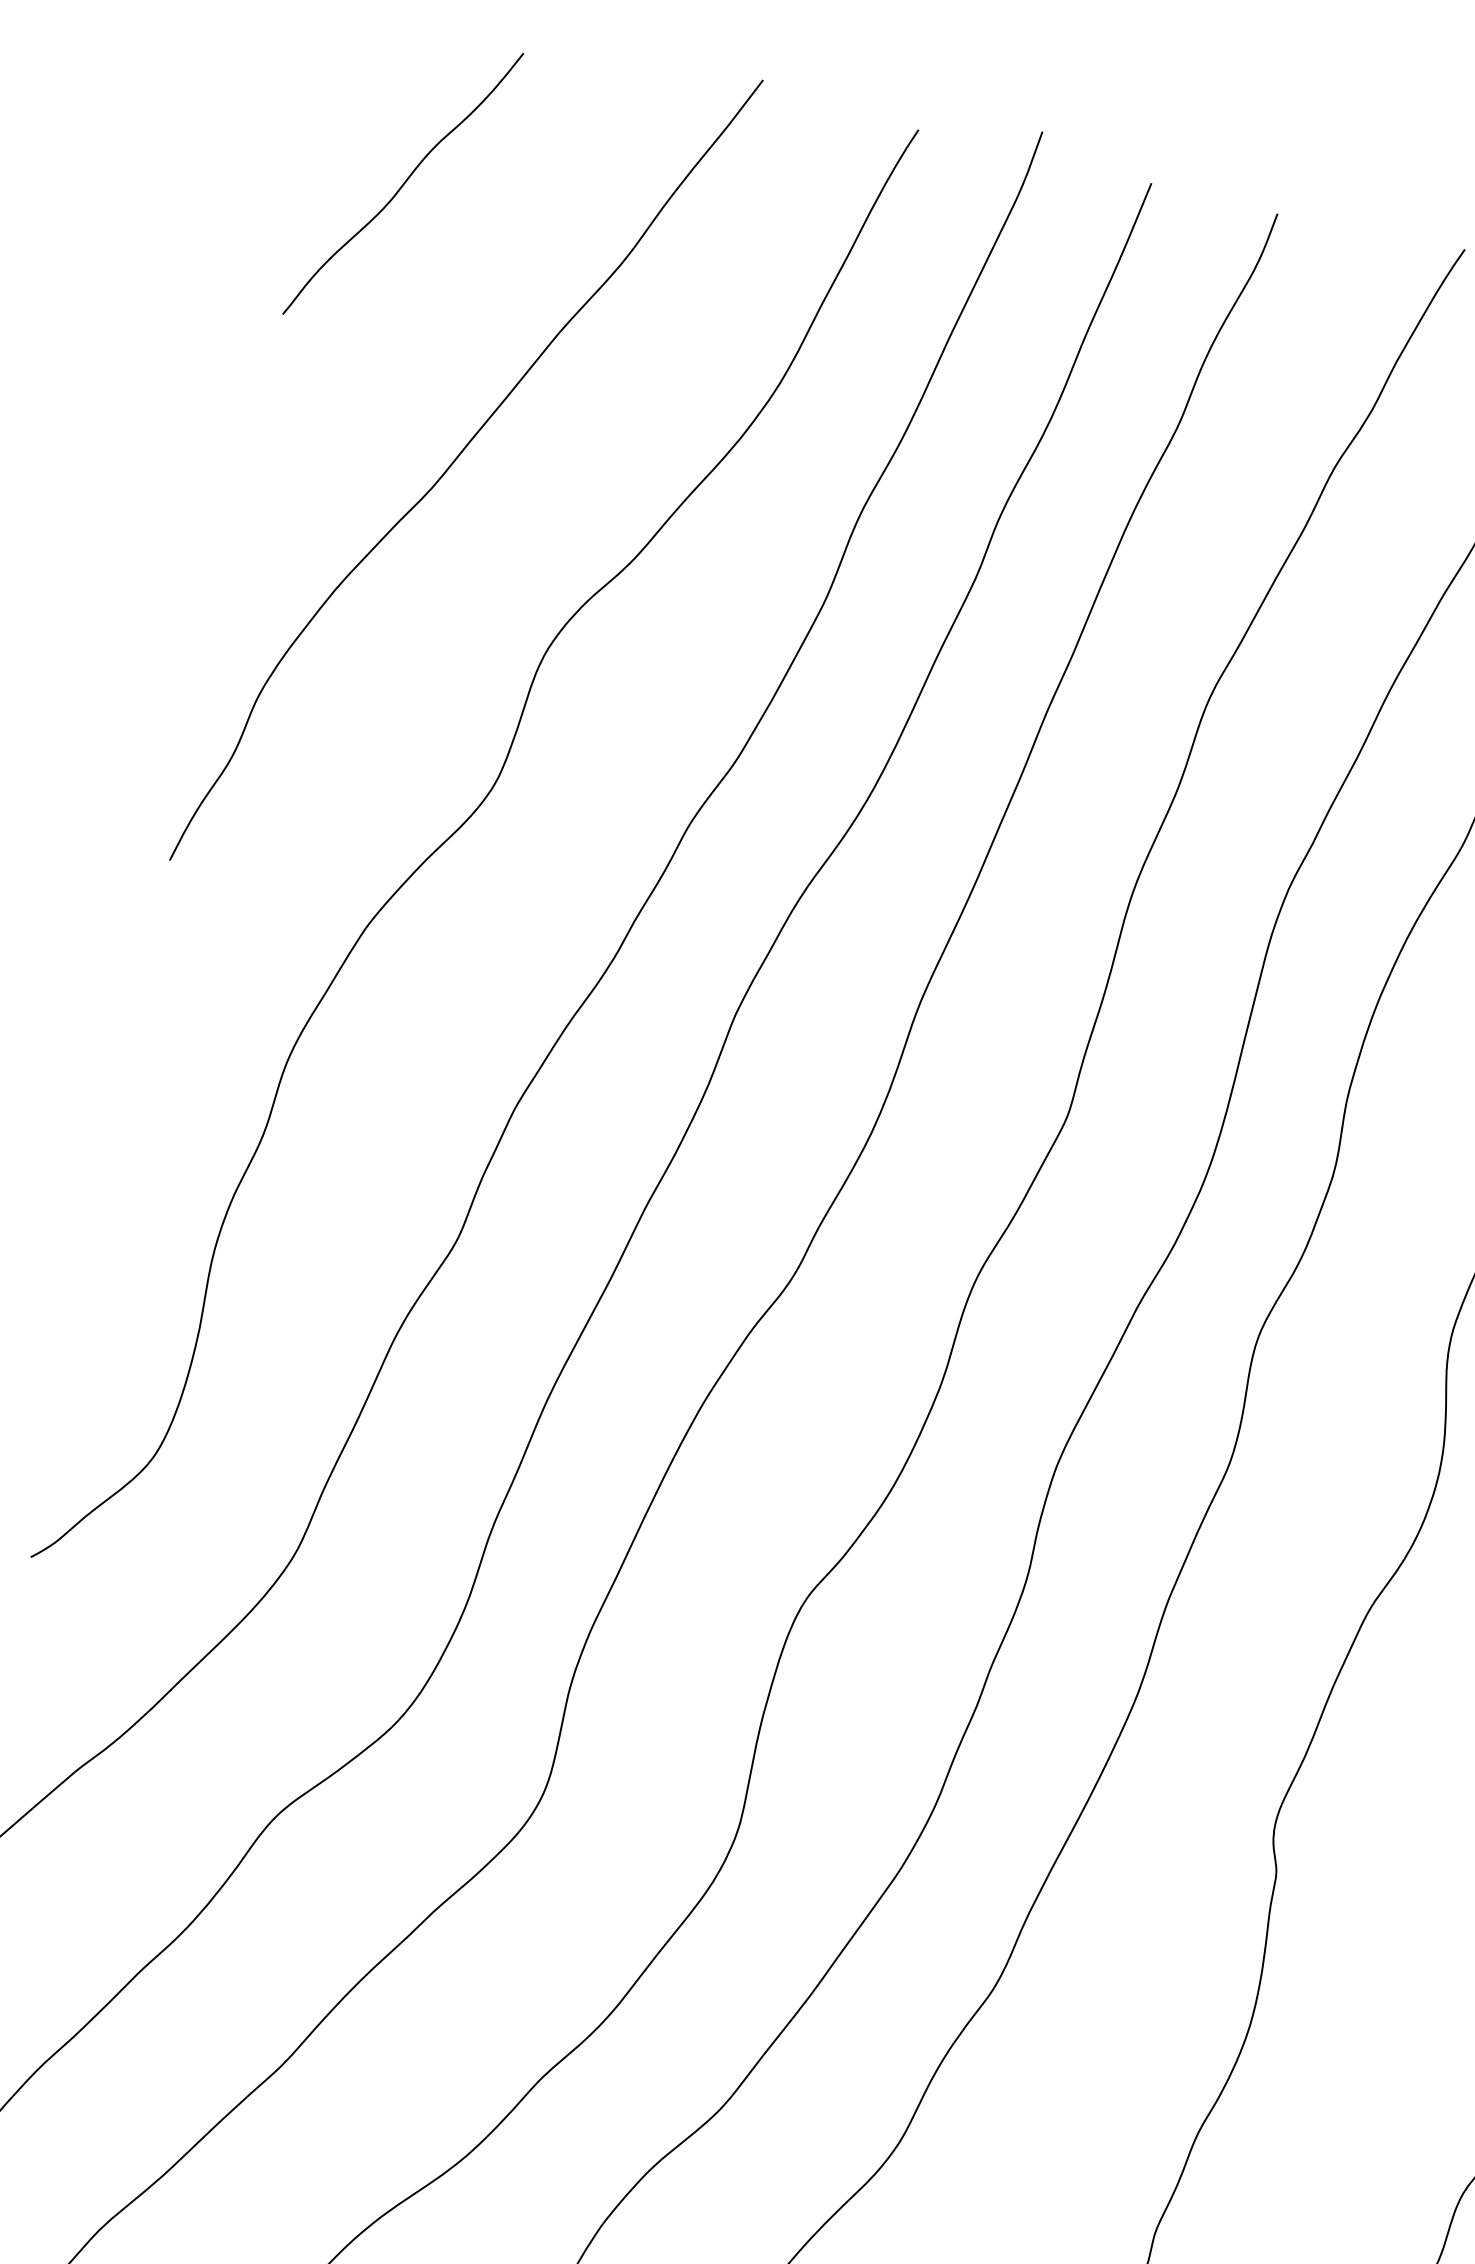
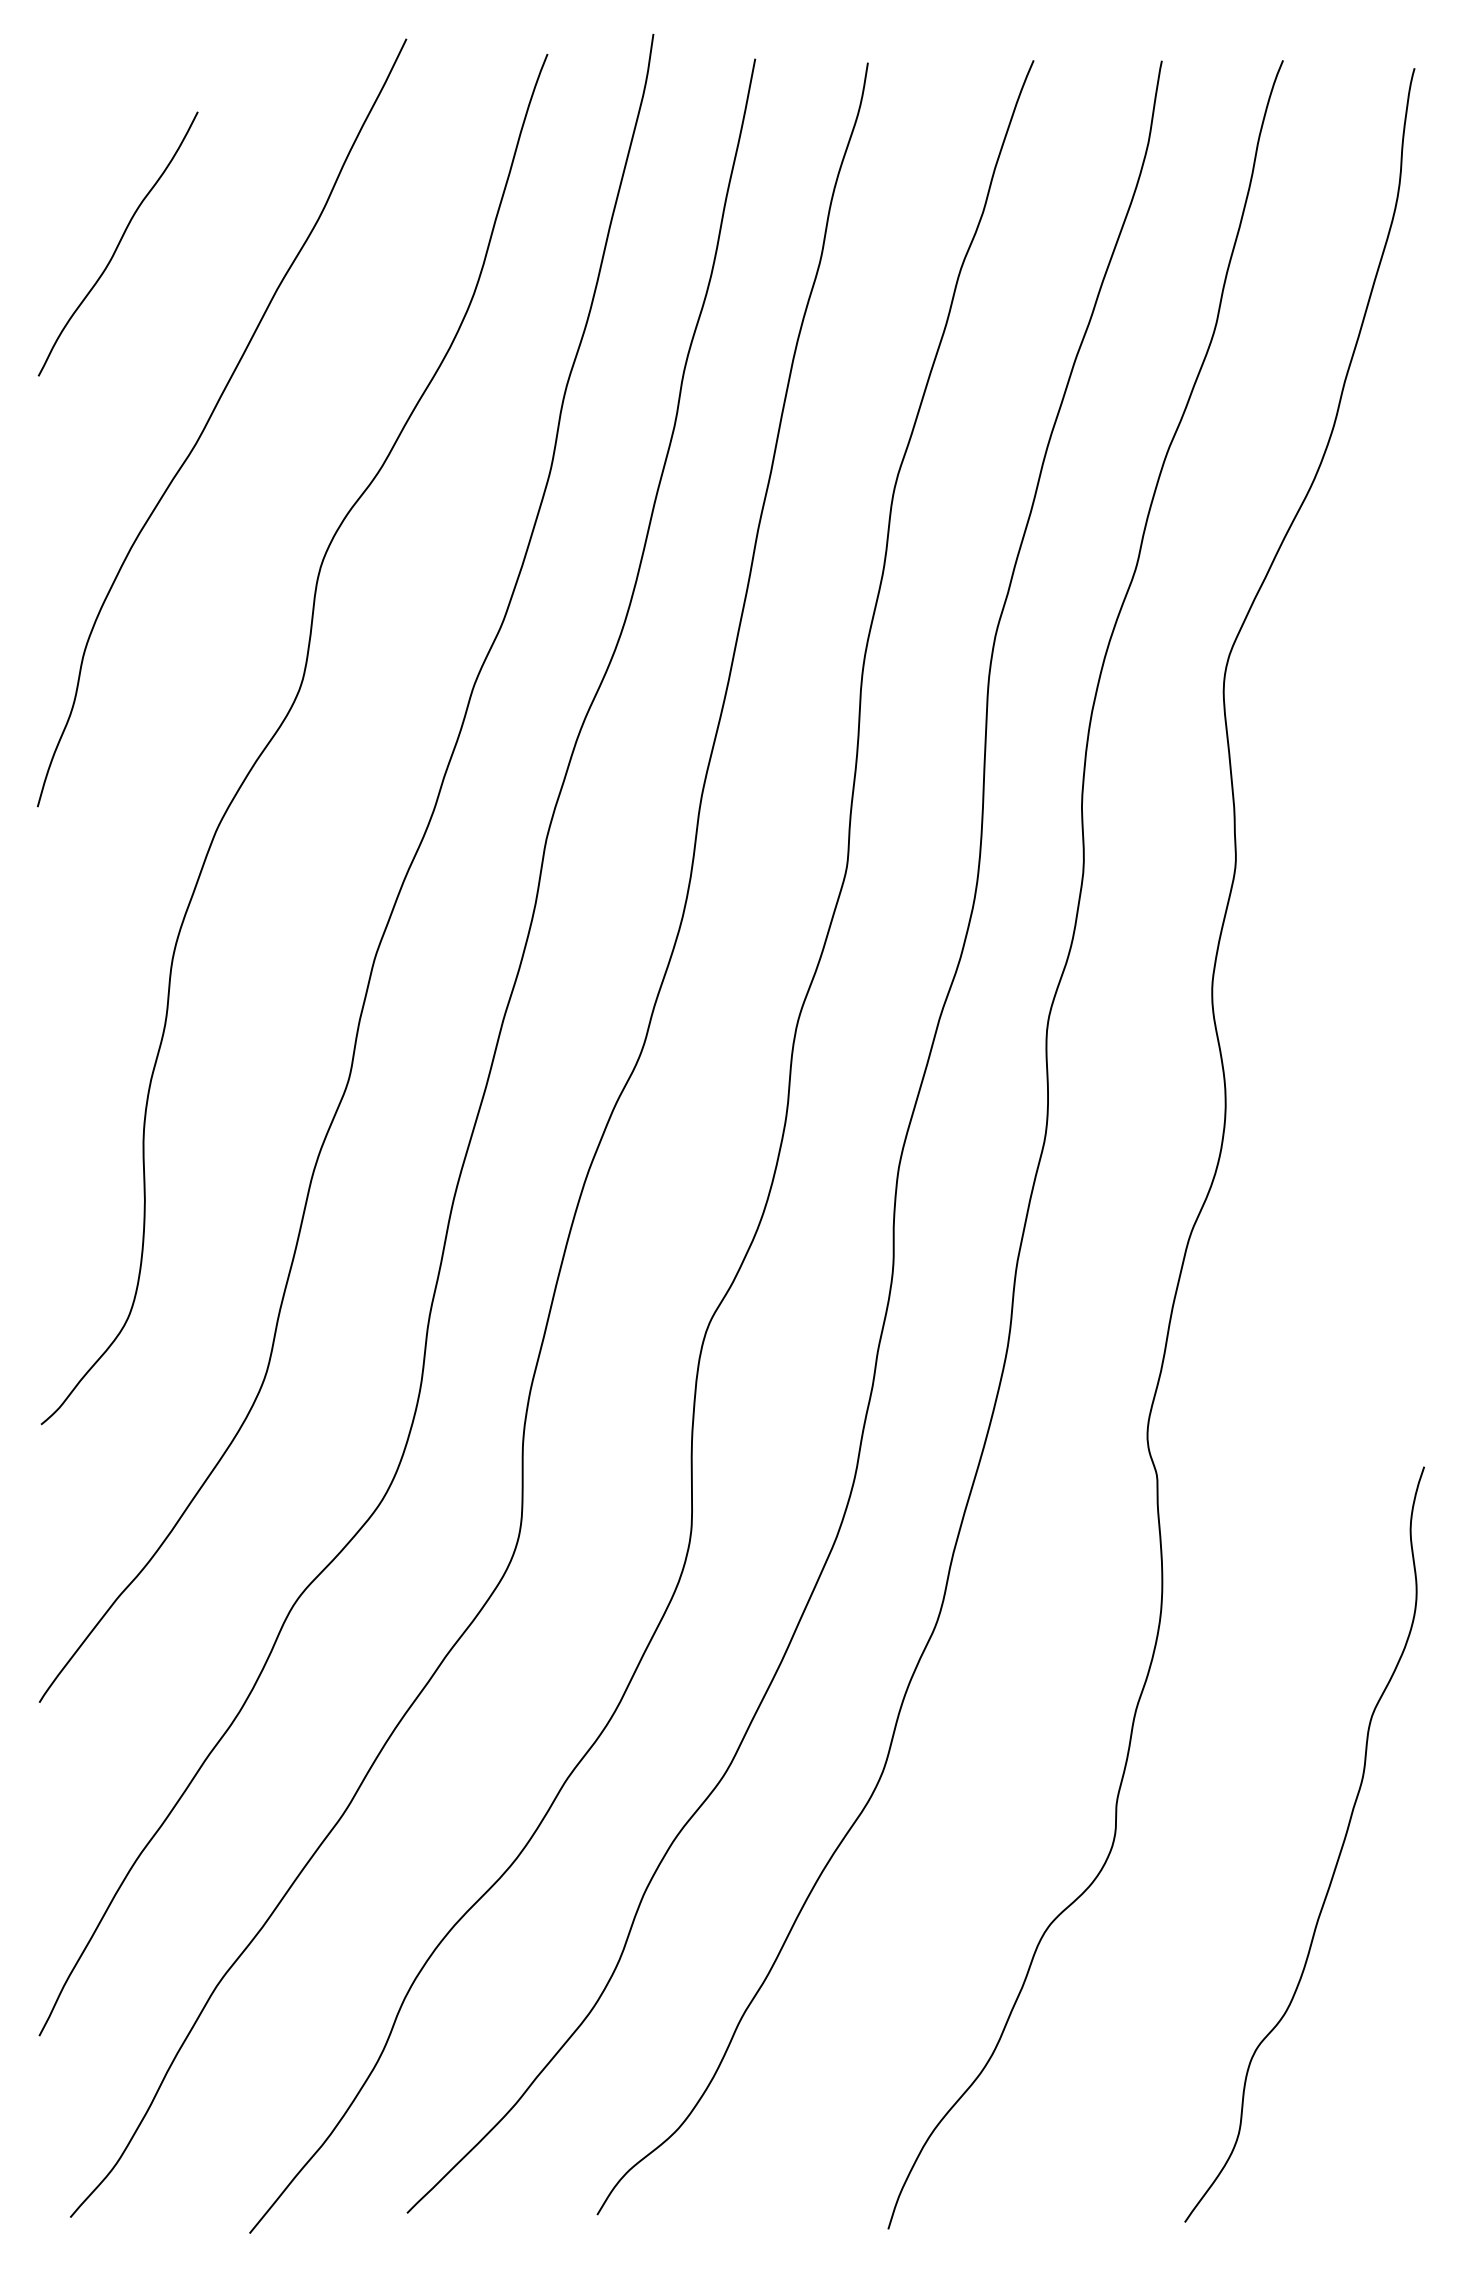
curve: (403, 183) -> (118, 243), moved

